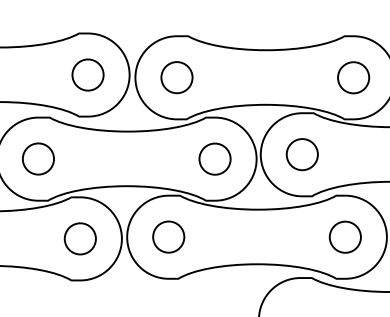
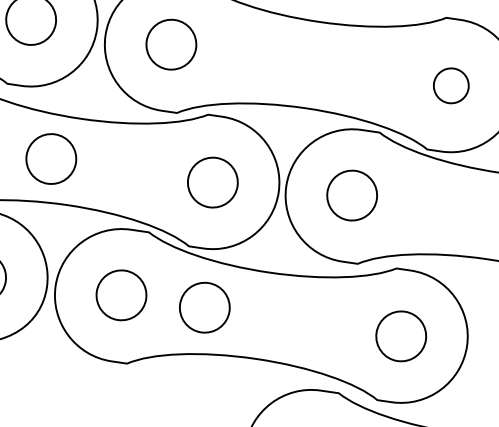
part: (353, 77) -> (451, 85), size x0.7
part: (112, 158) -> (50, 157), added
part: (220, 236) -> (203, 306), added

